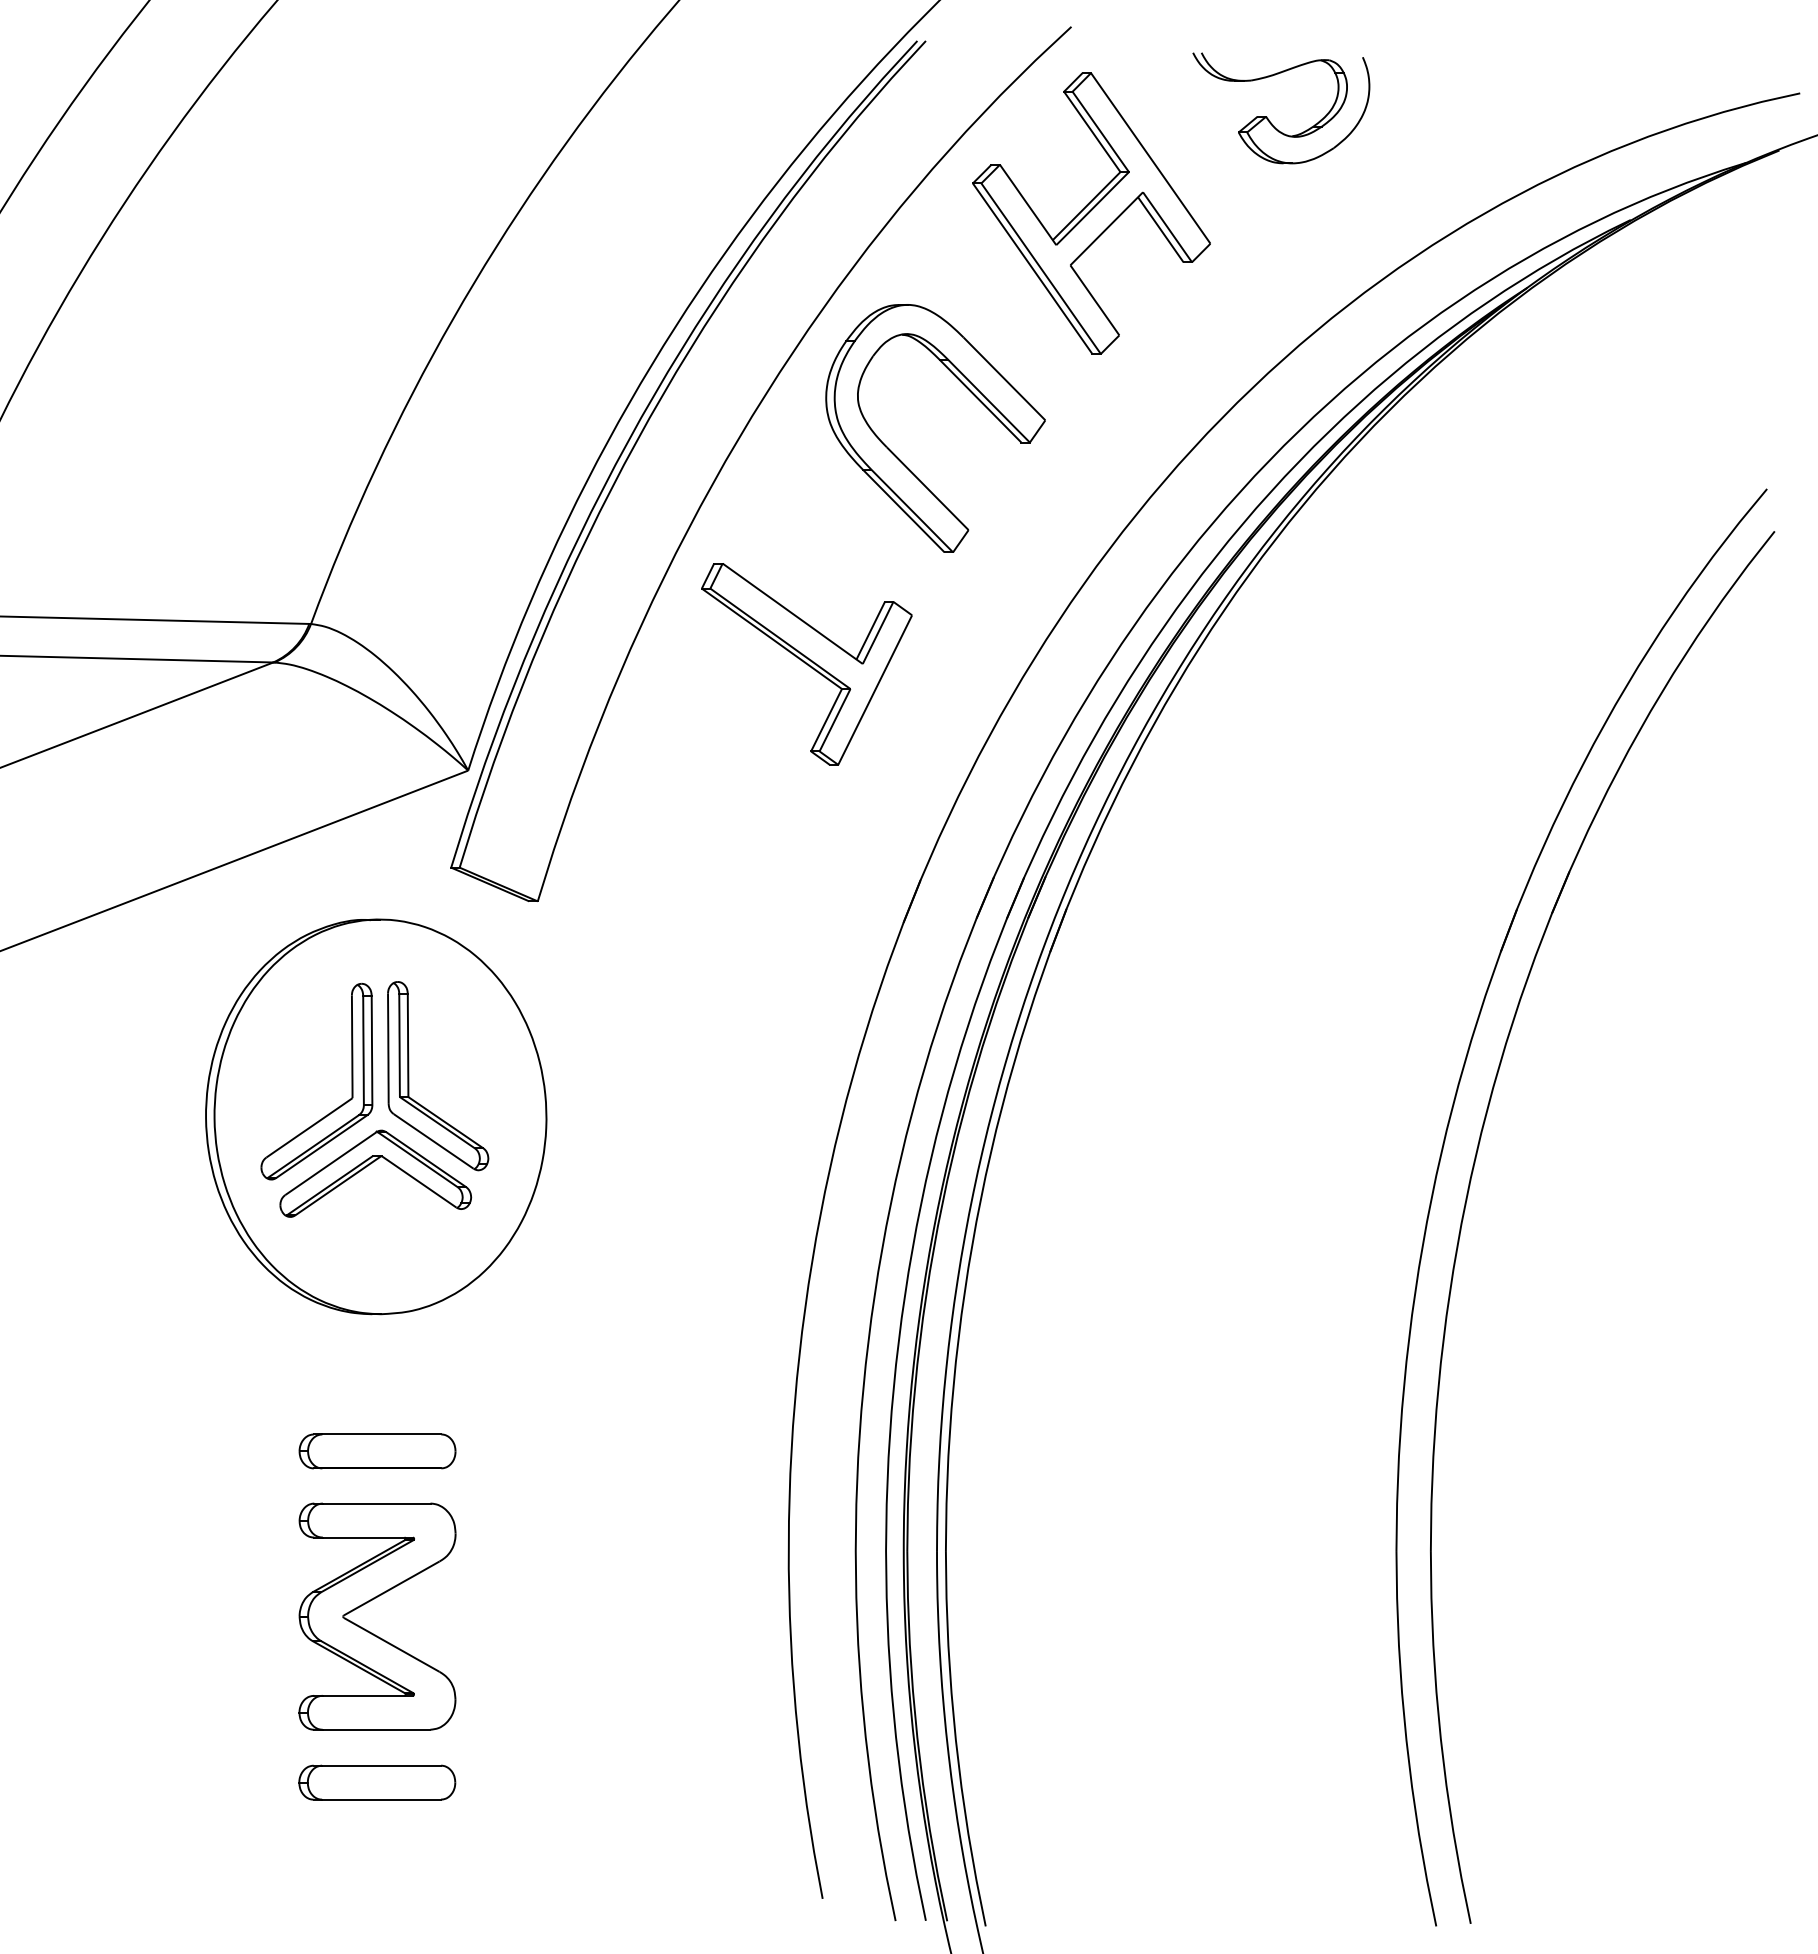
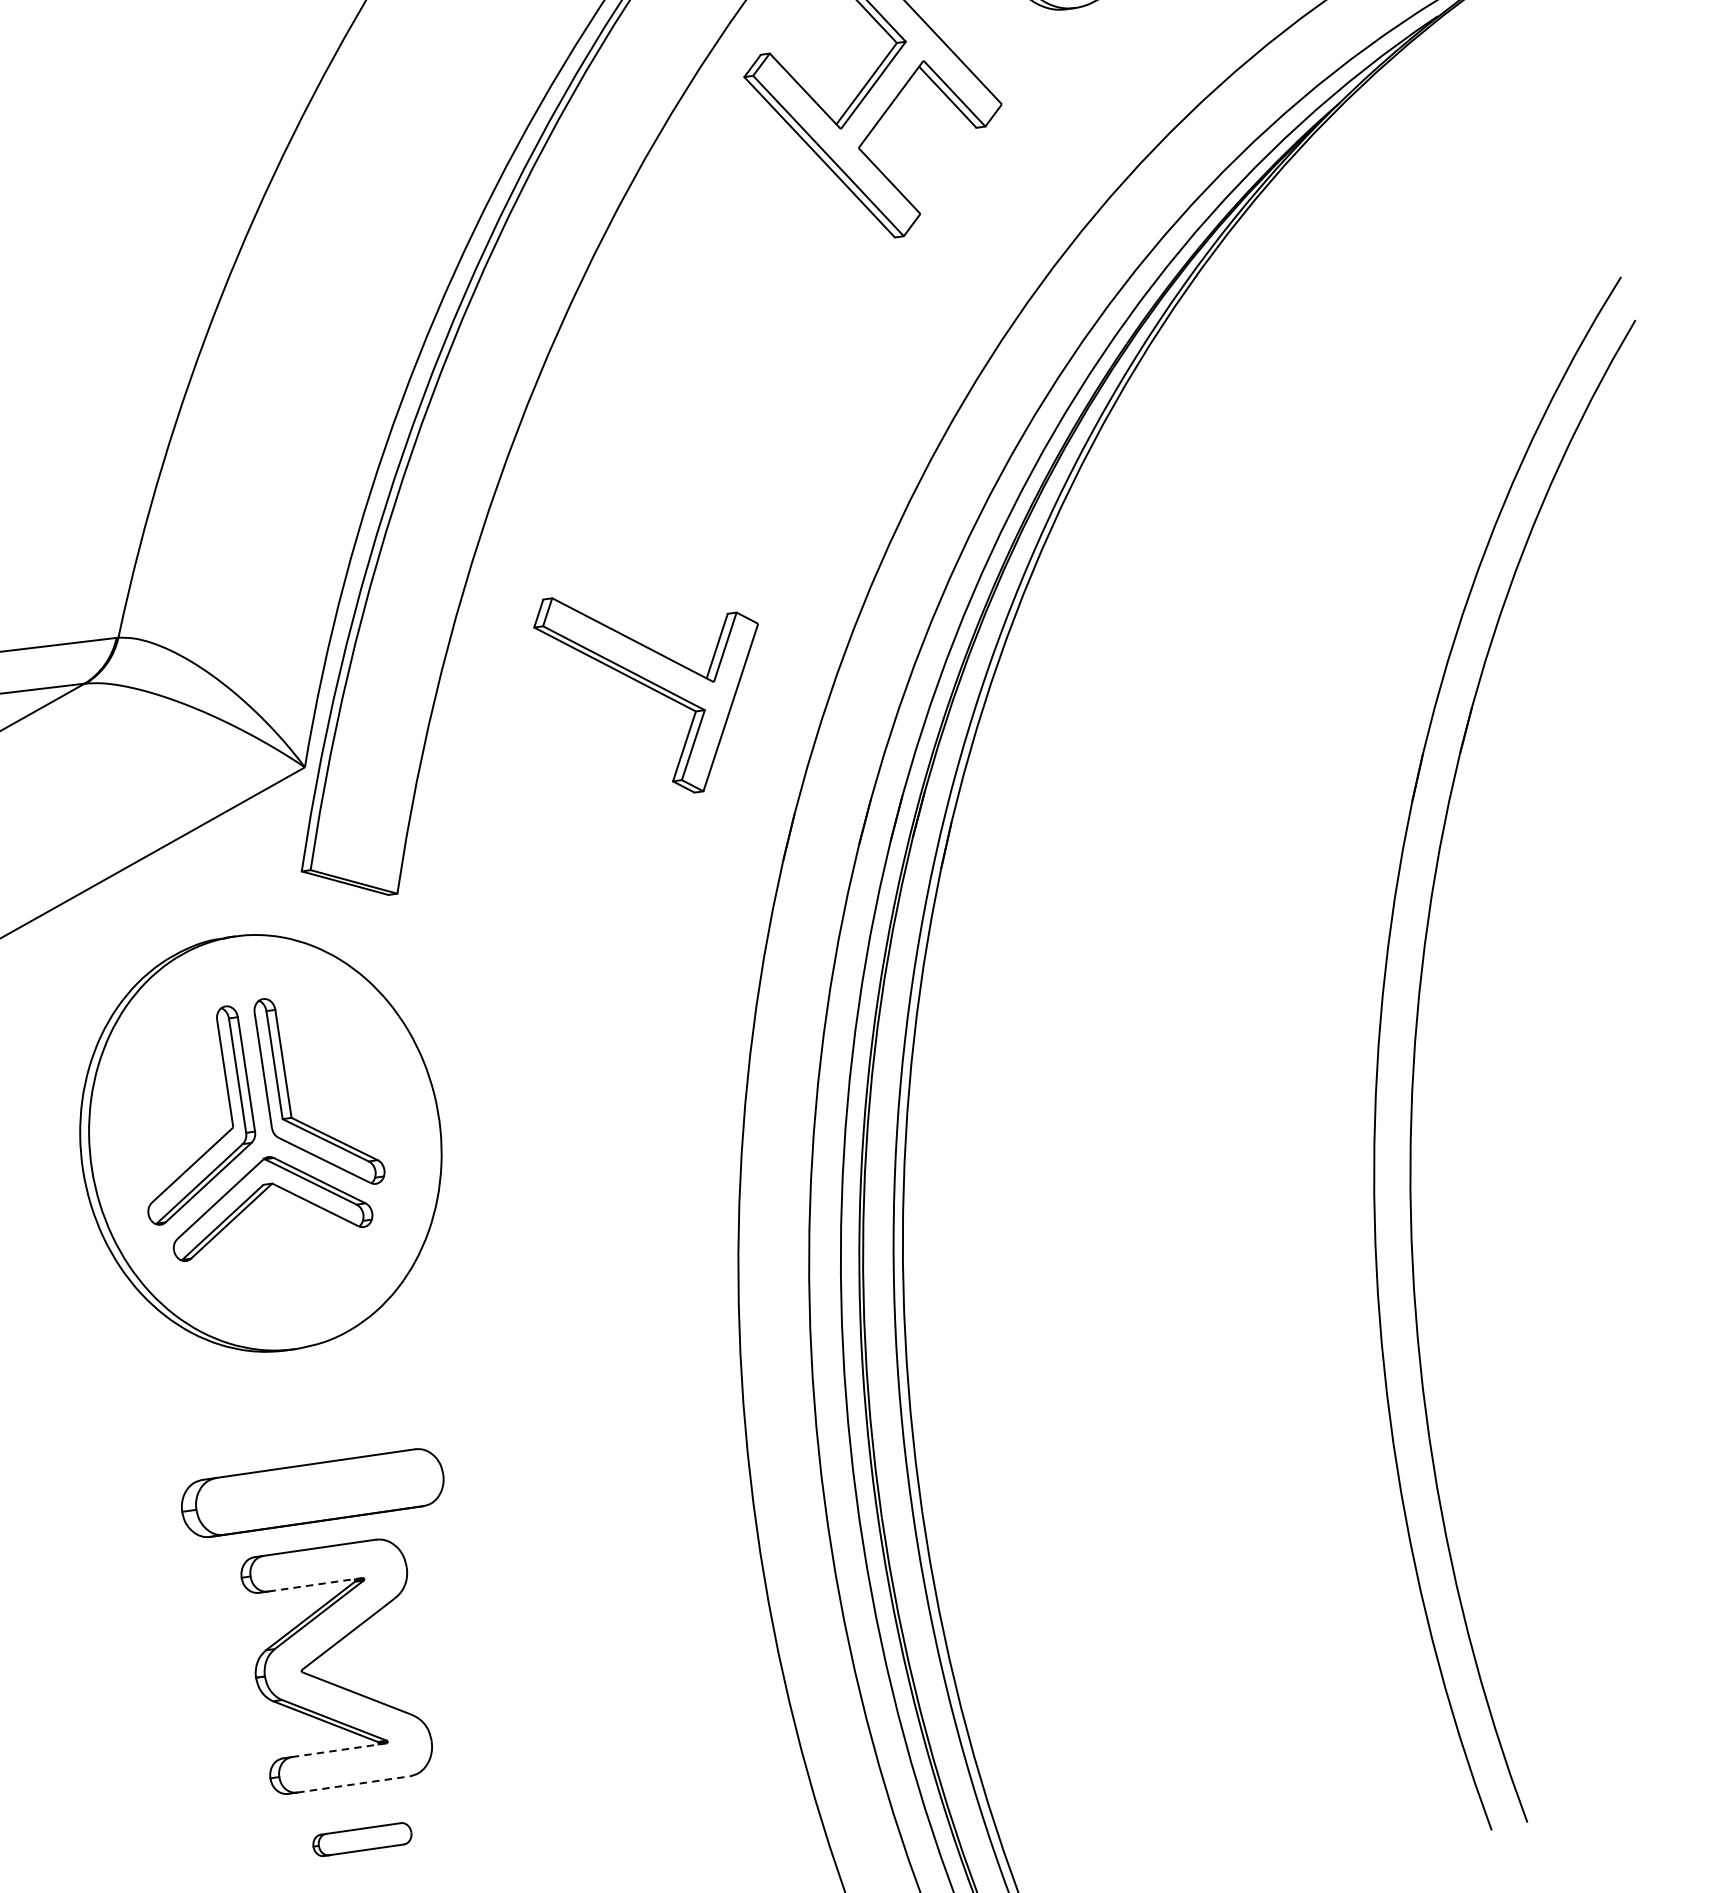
part: (902, 461) -> (712, 378), removed
part: (806, 664) -> (655, 691), moved
part: (377, 1451) -> (312, 1493), size x1.6
line: (368, 1537) -> (316, 1584), solid -> dashed
line: (367, 1695) -> (338, 1749), solid -> dashed
line: (376, 1729) -> (353, 1784), solid -> dashed
part: (377, 1782) -> (362, 1839), size x0.6

